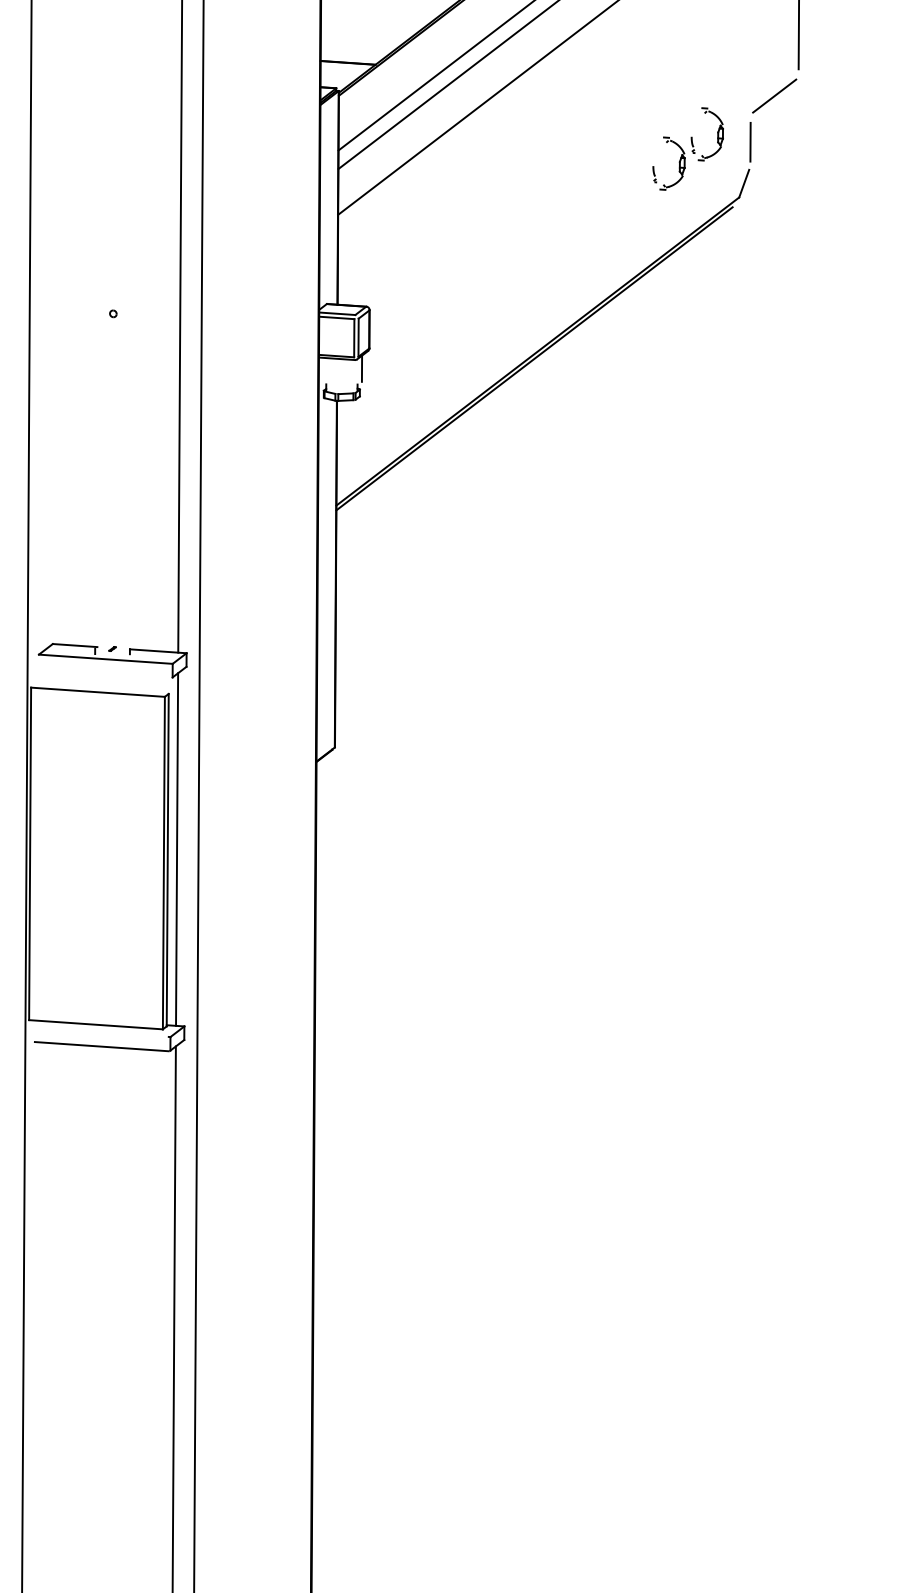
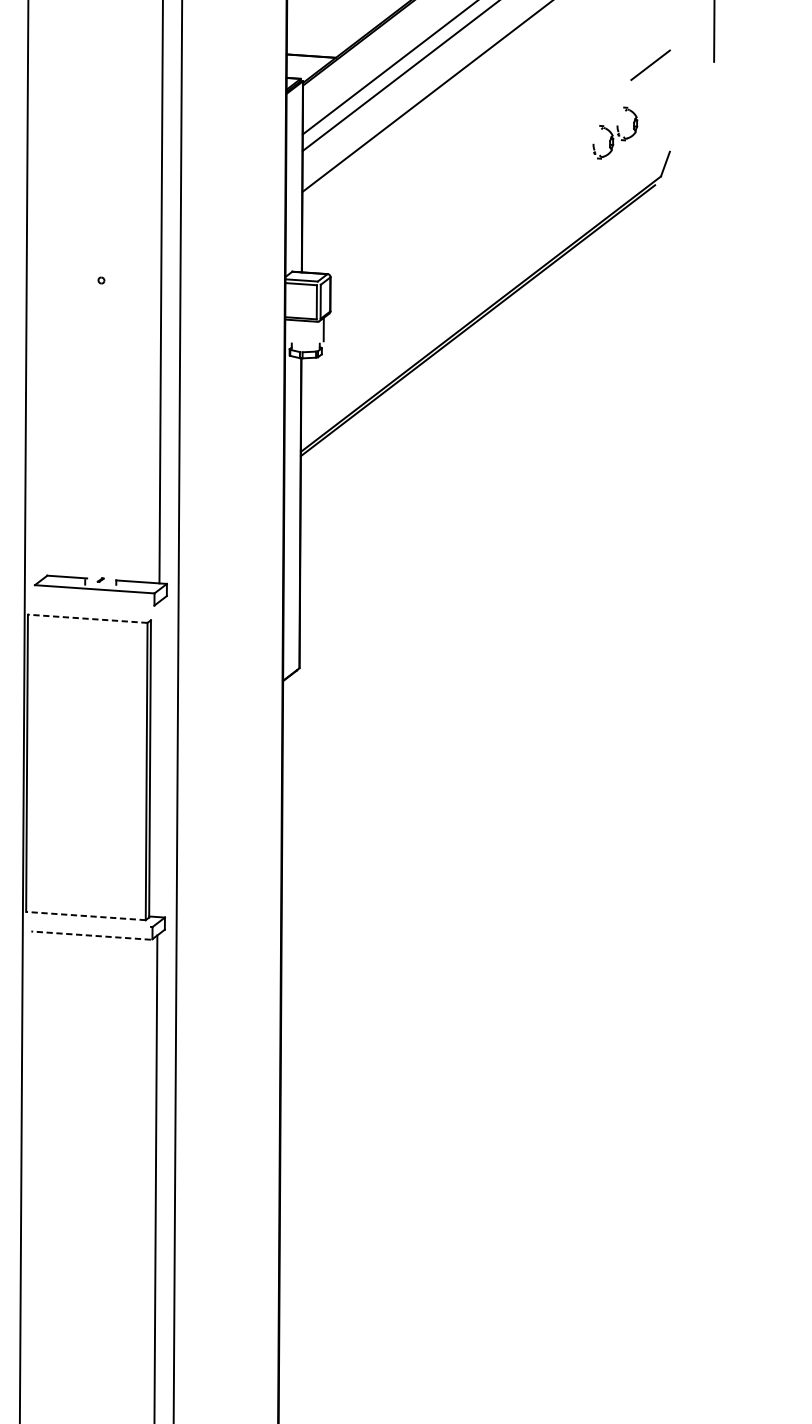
line: (774, 95) -> (650, 64), moved
line: (750, 141) -> (671, 126), removed
part: (687, 148) -> (614, 132), size x0.7
line: (97, 692) -> (87, 619), solid -> dashed
line: (177, 849) -> (158, 759), removed
line: (95, 1024) -> (85, 915), solid -> dashed
line: (101, 1046) -> (90, 935), solid -> dashed

